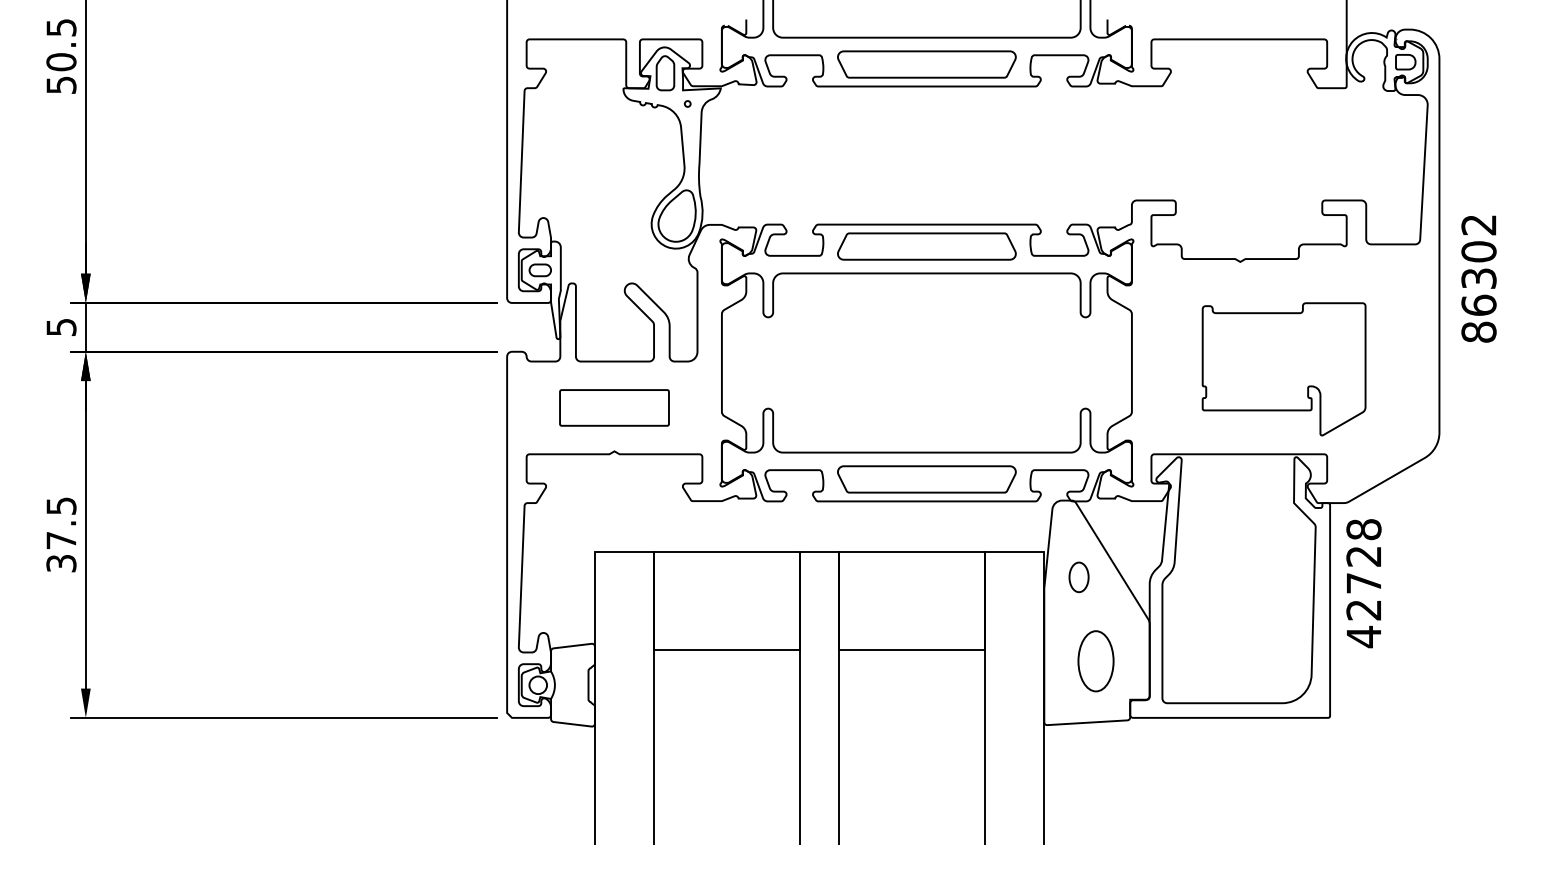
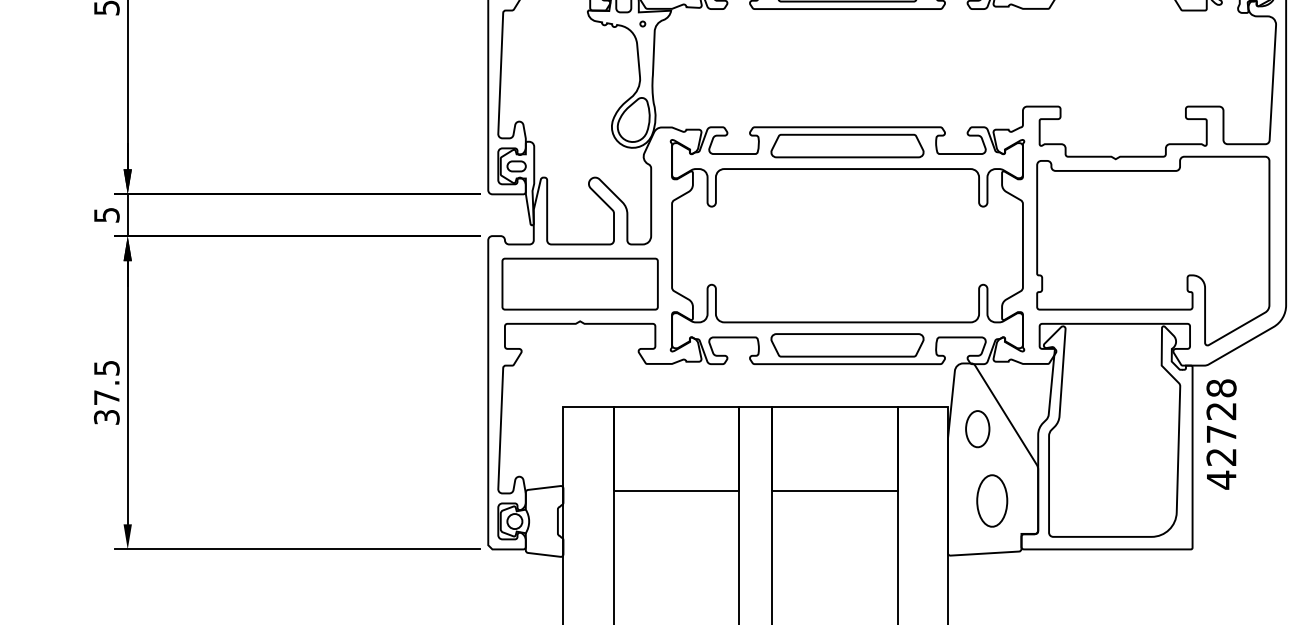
part: (1283, 369) -> (1152, 251), size x1.67
part: (614, 407) -> (580, 283), size x1.67
part: (1078, 577) -> (977, 429), size x1.43

